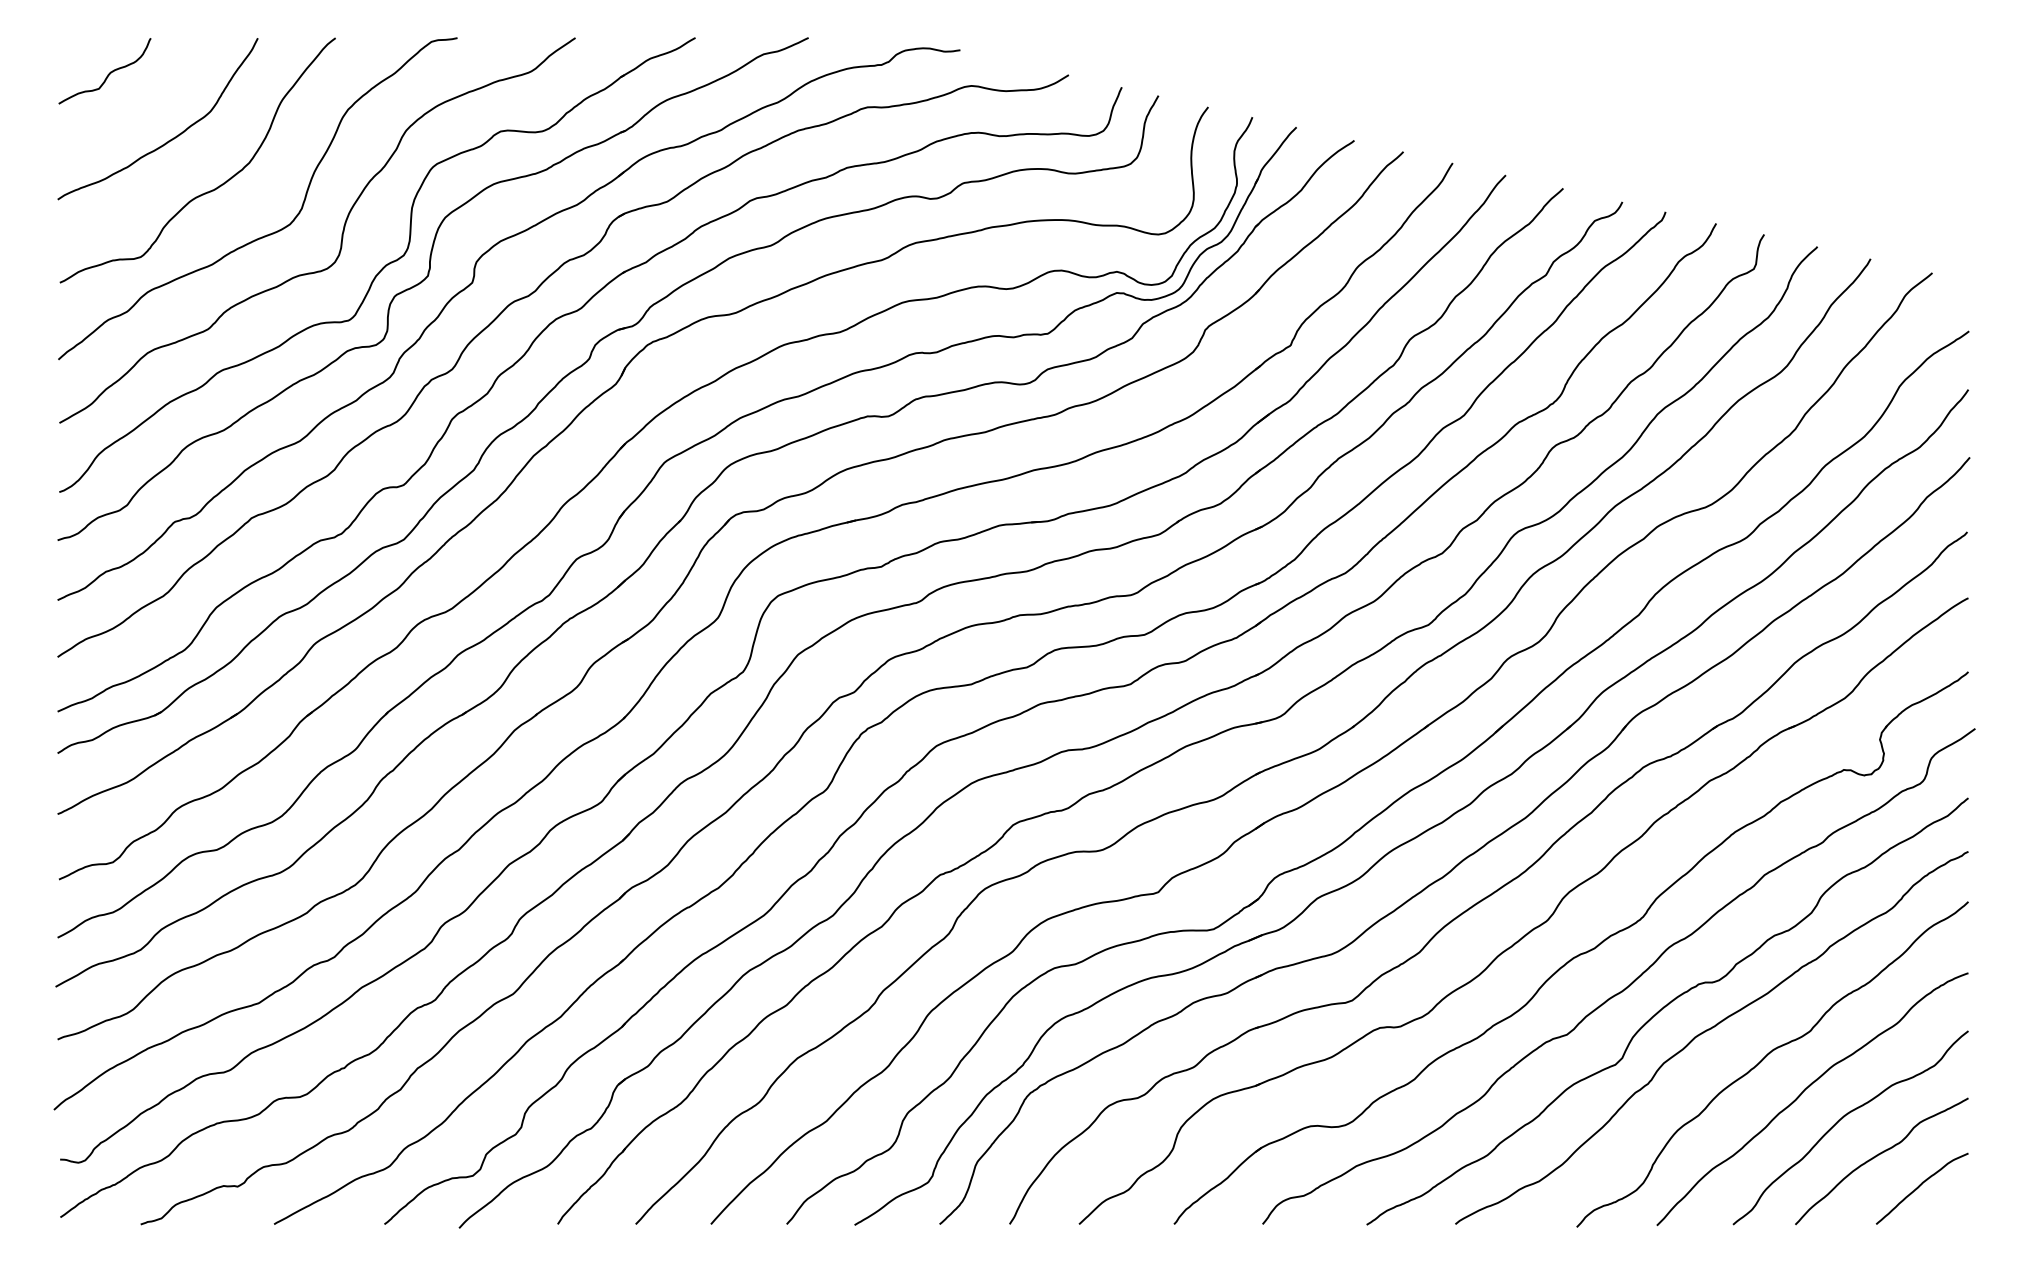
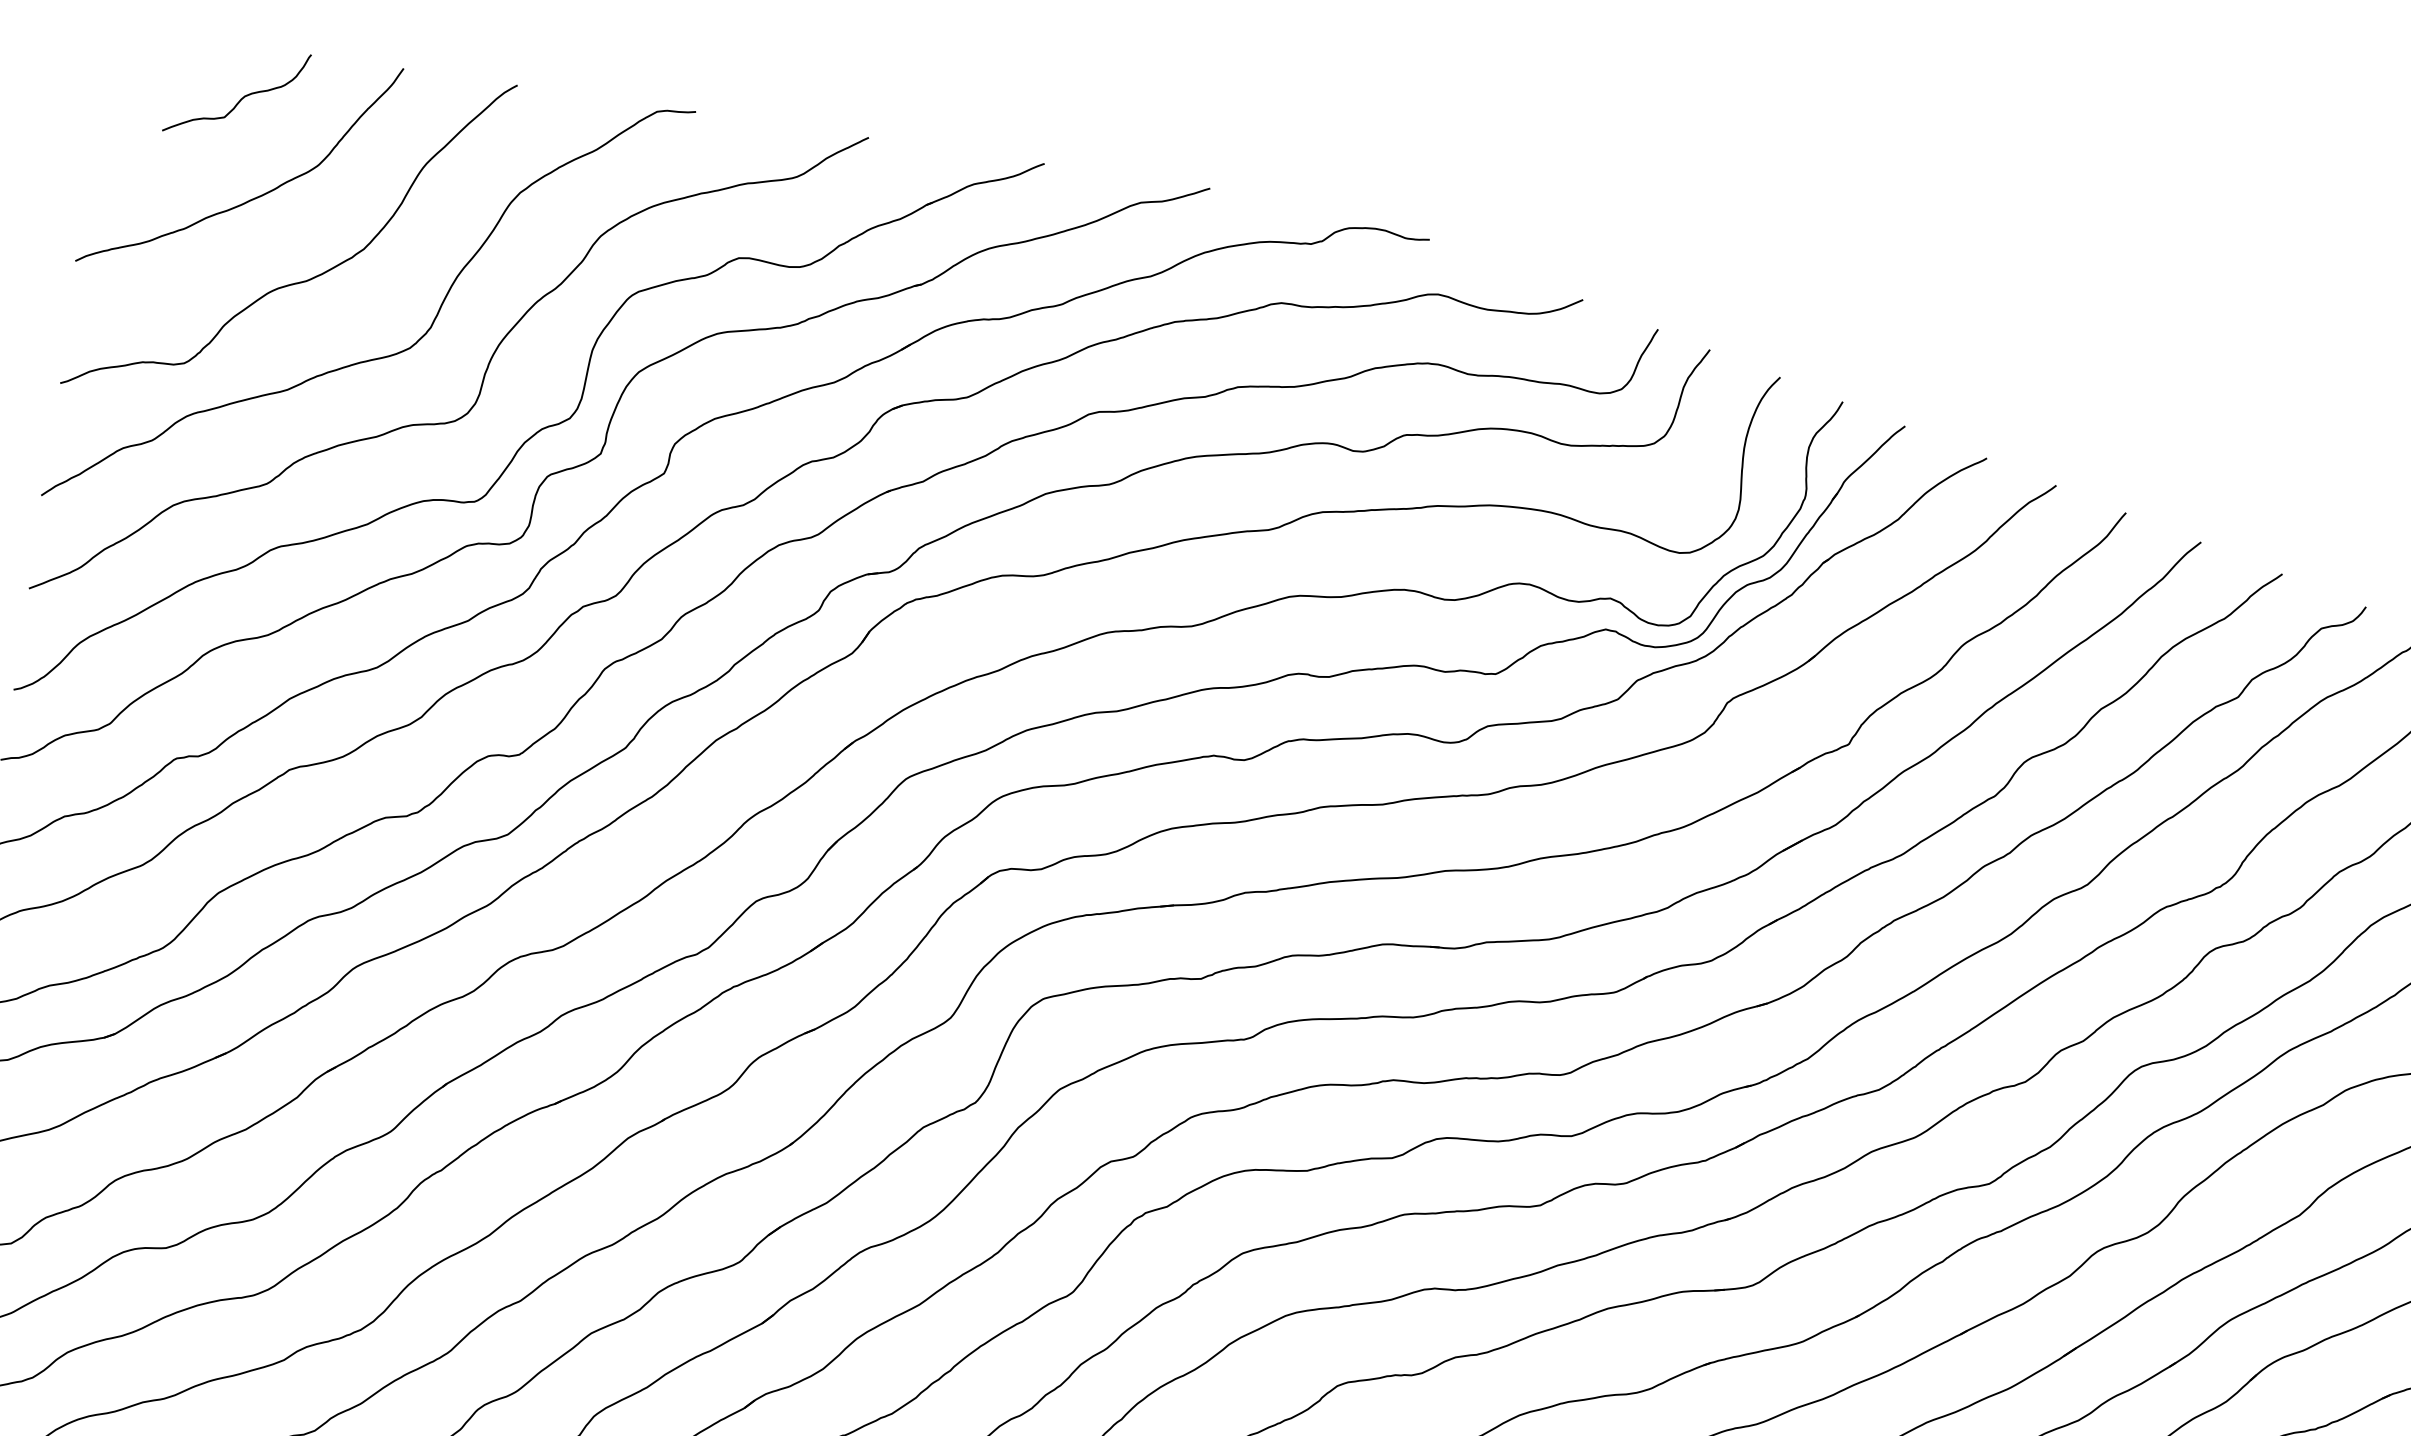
curve: (107, 74) -> (239, 98), moved

